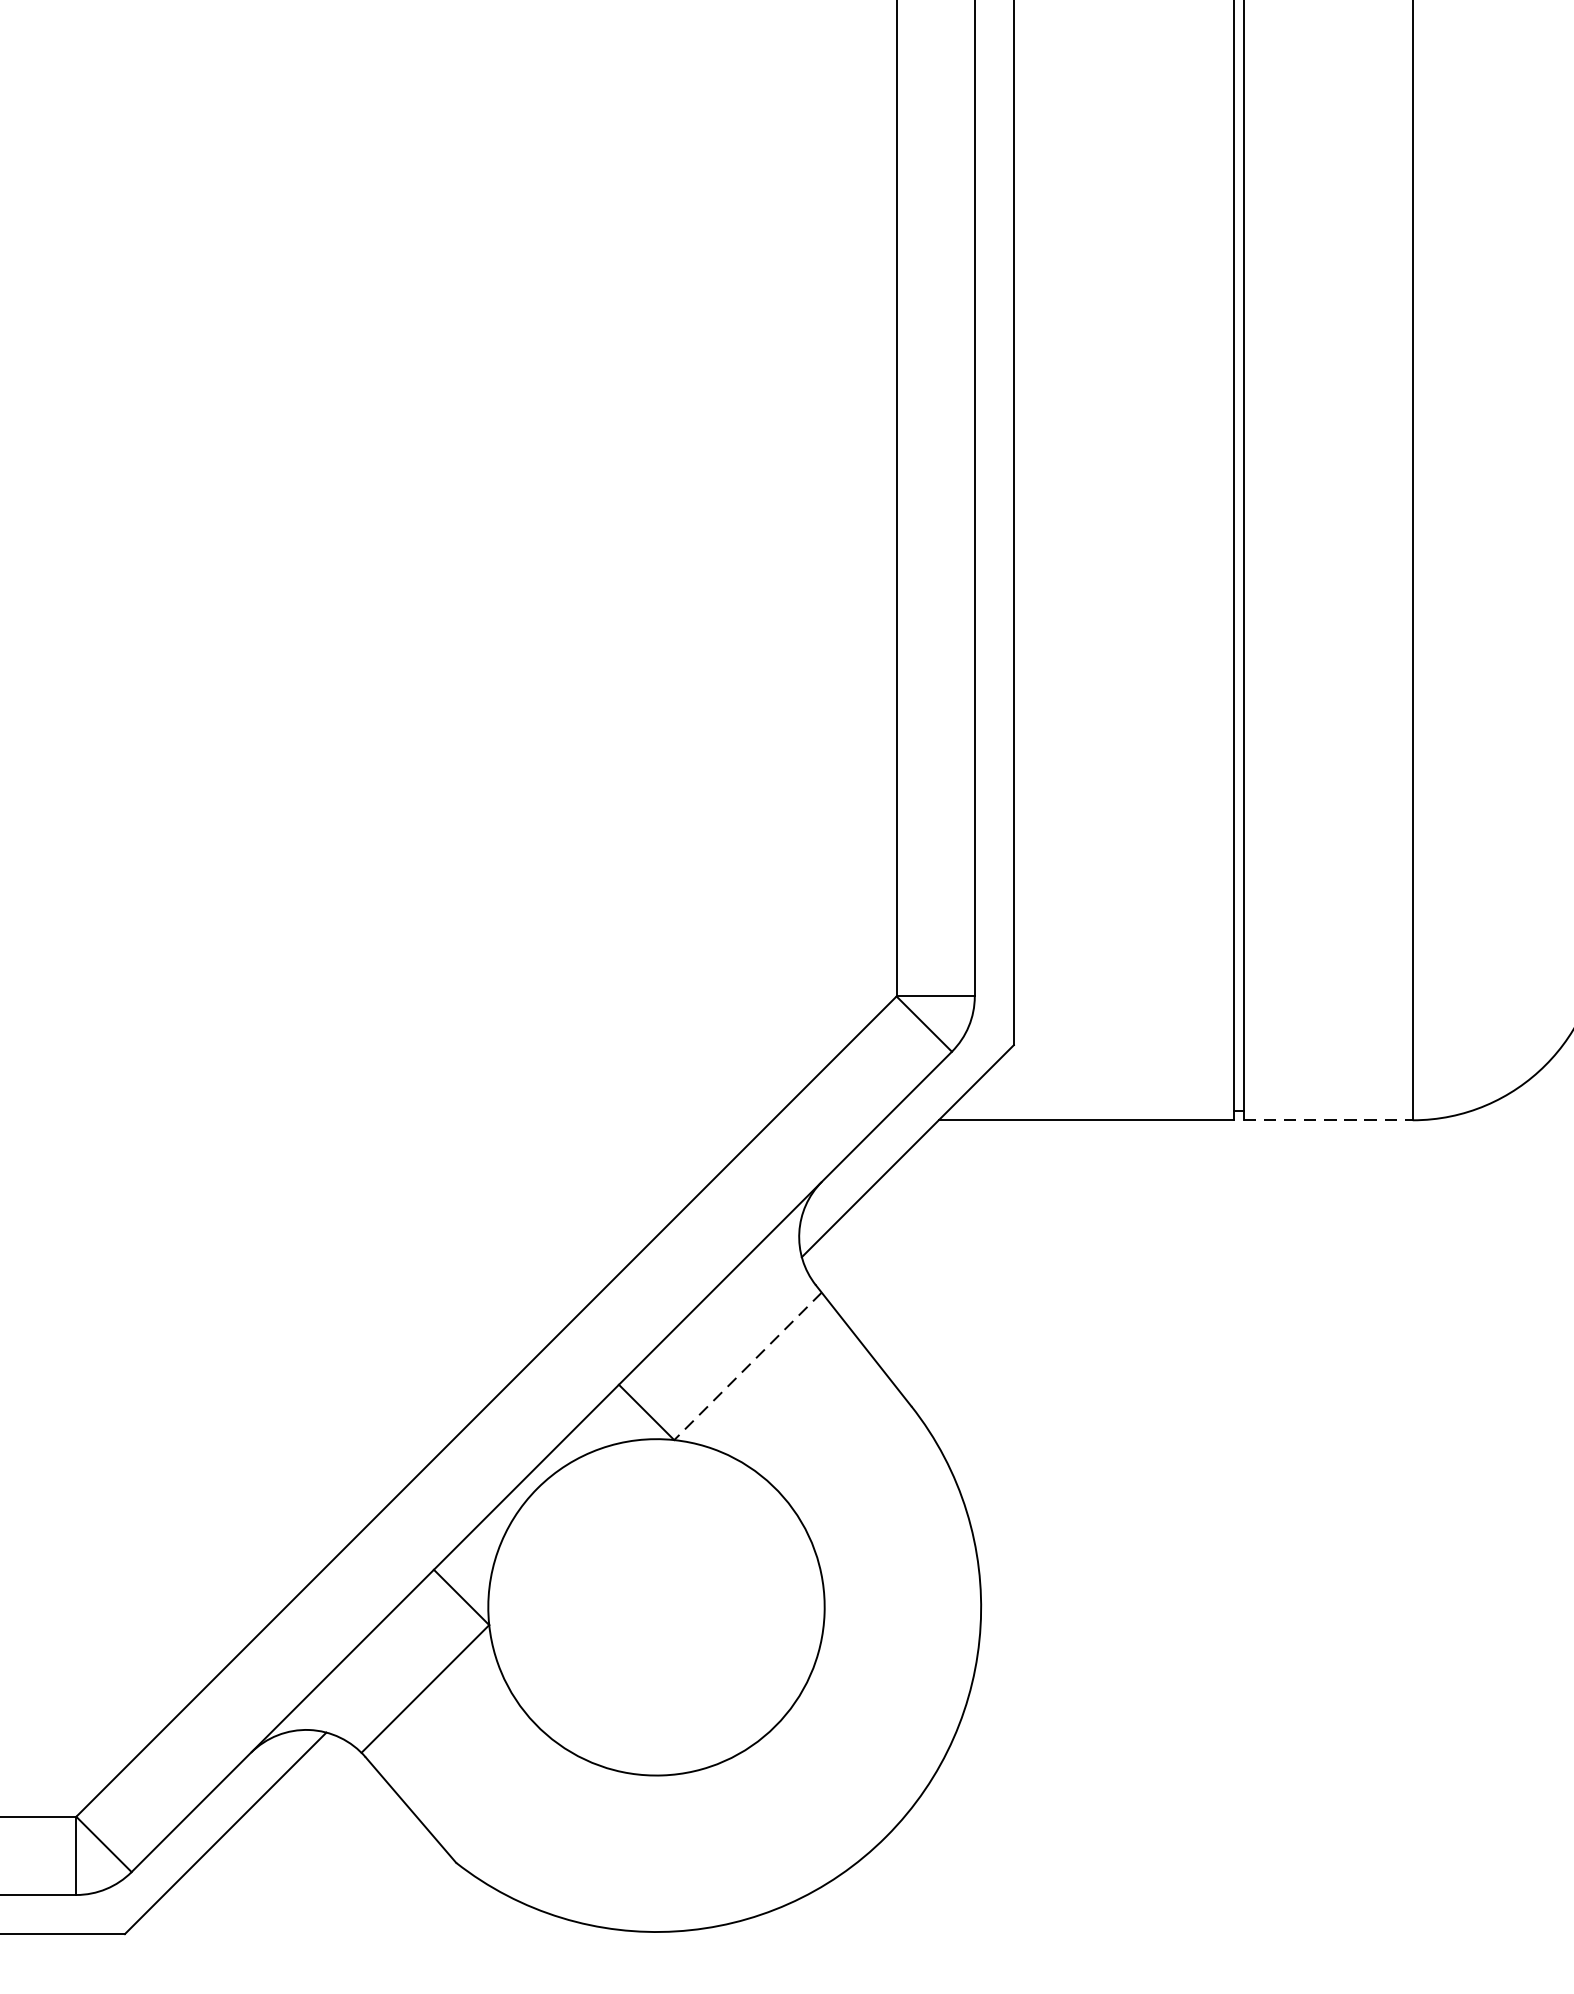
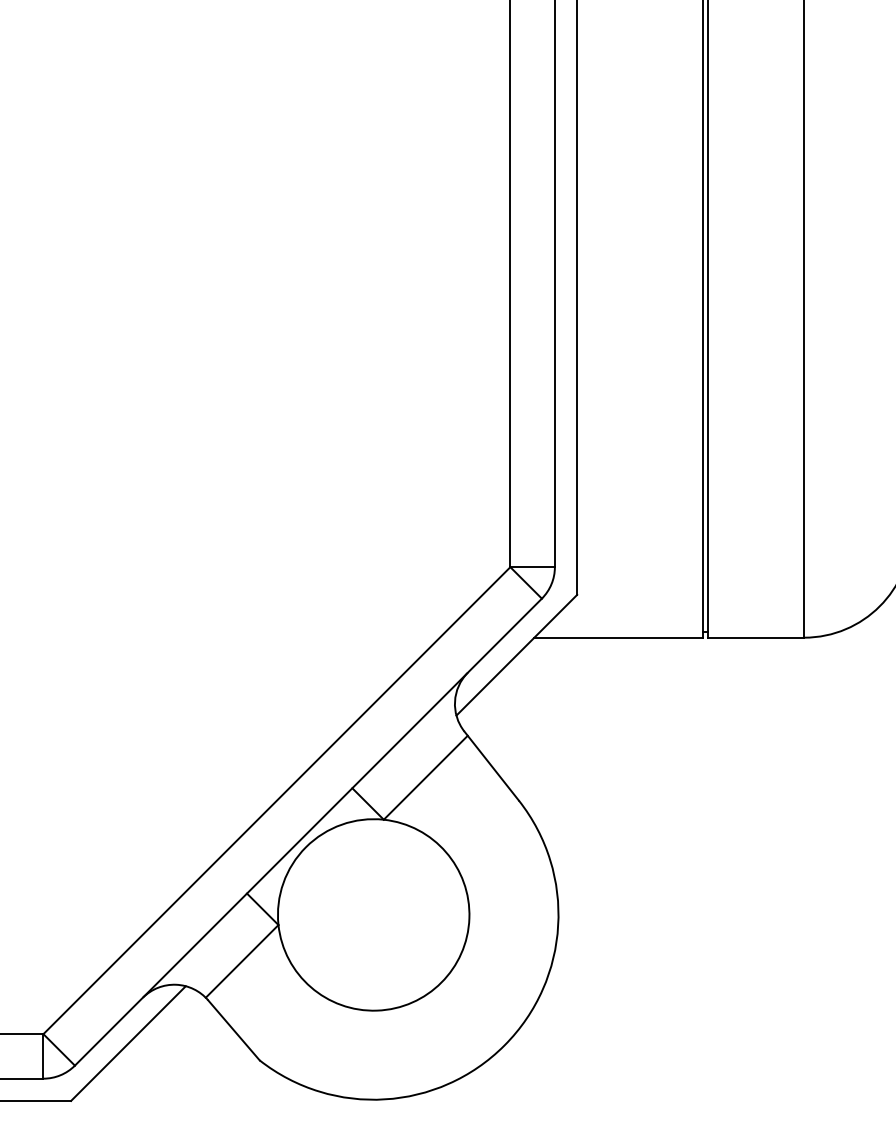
line: (1328, 1119) -> (756, 637), dashed -> solid
line: (747, 1367) -> (425, 778), dashed -> solid

